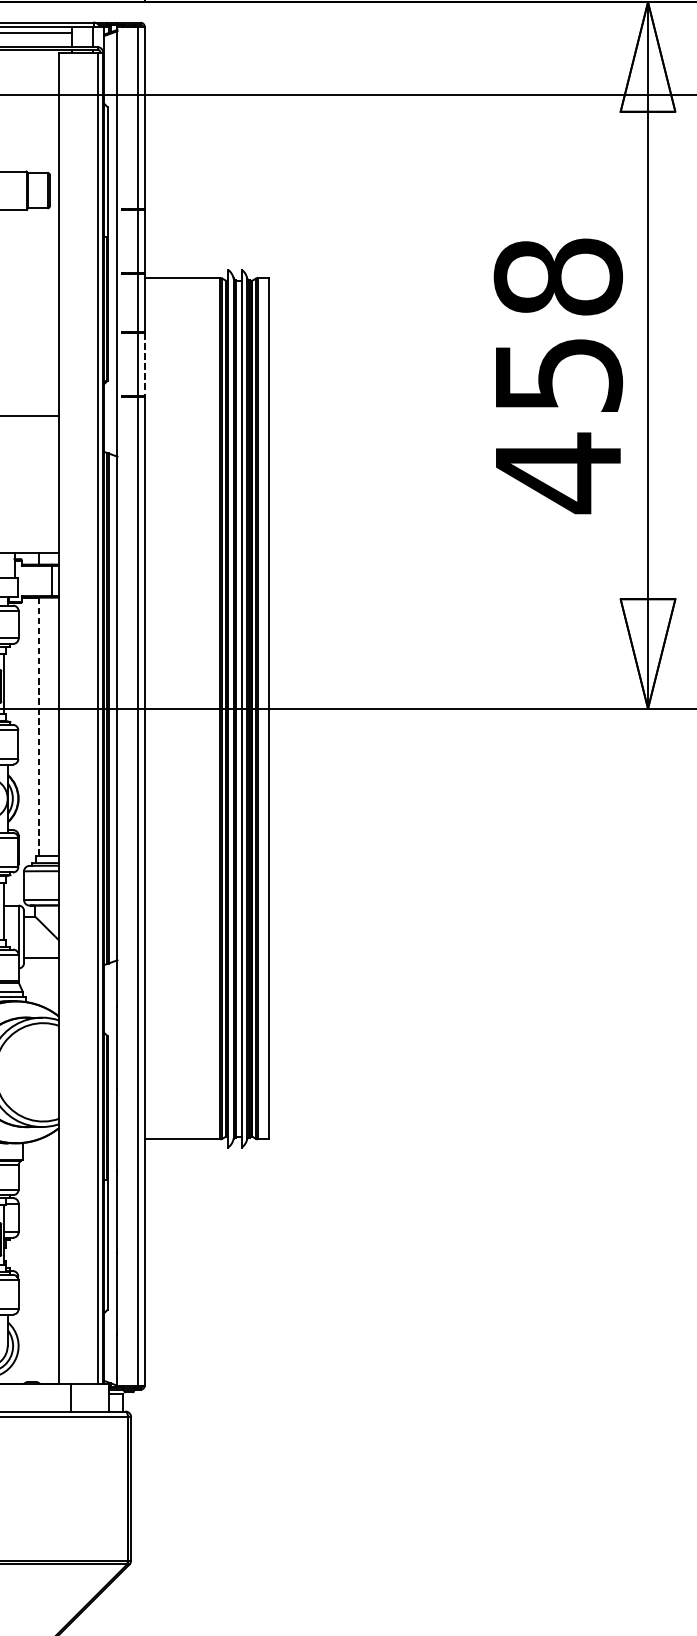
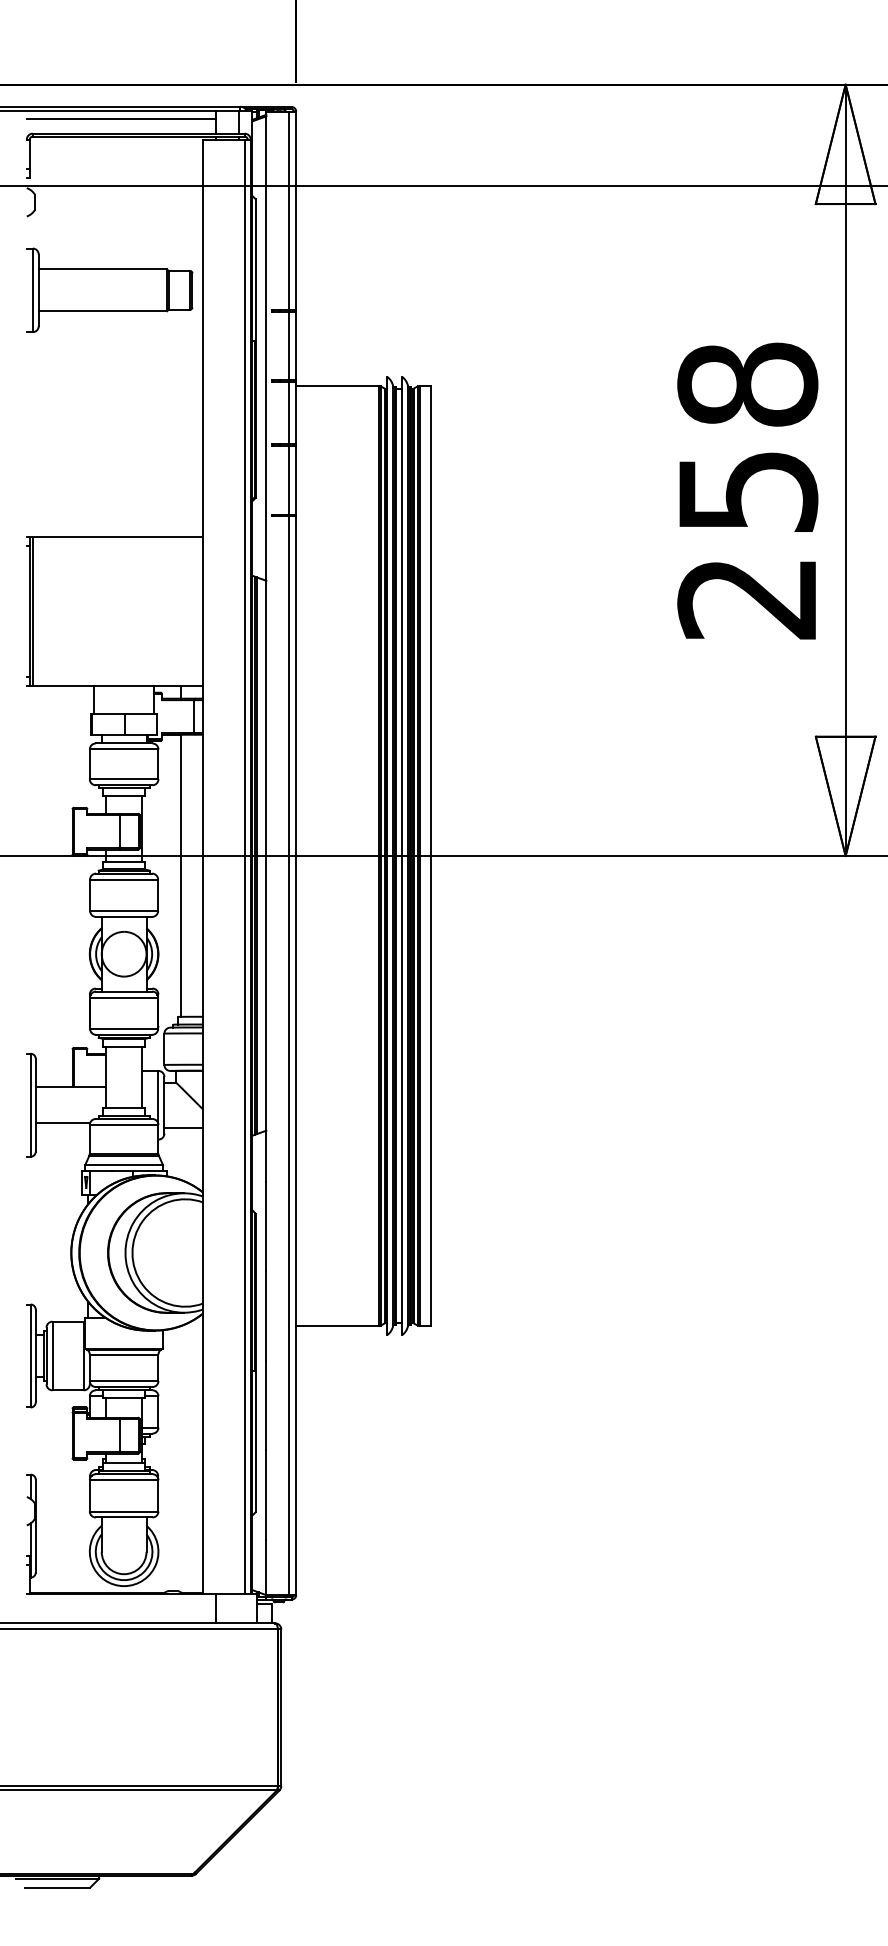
line: (145, 364) -> (296, 480), dashed -> solid
text: (557, 472) -> (746, 598), 458 -> 258
line: (38, 727) -> (180, 876), dashed -> solid

